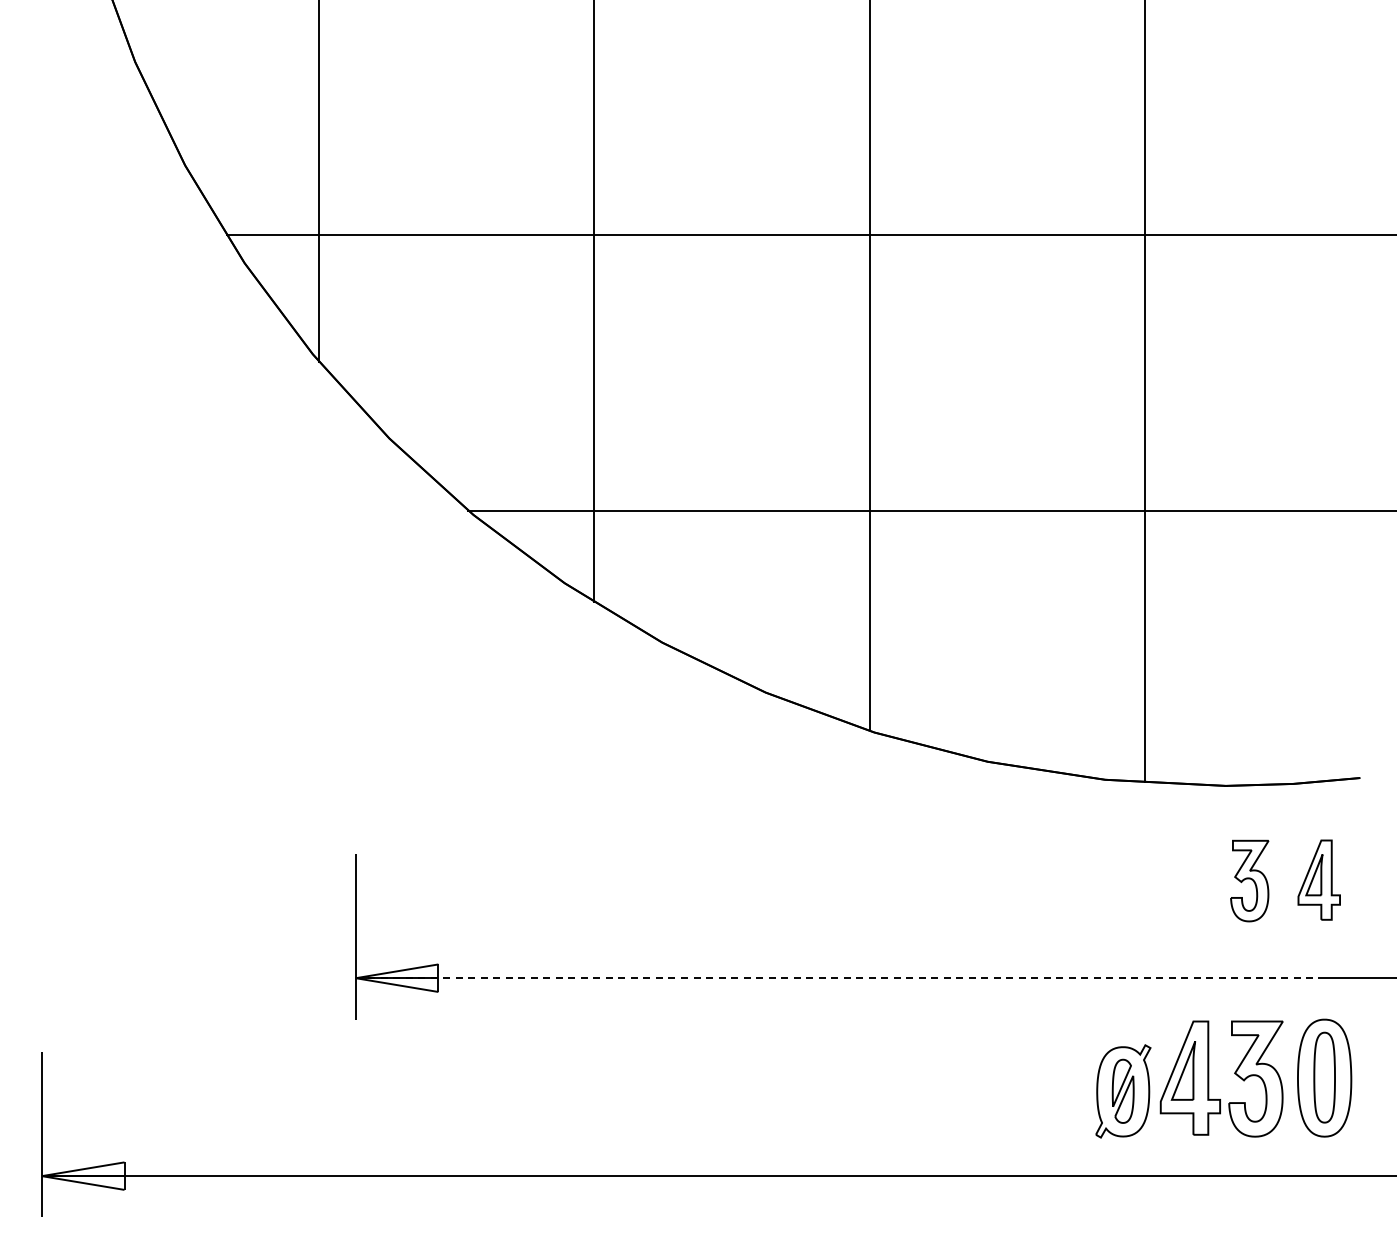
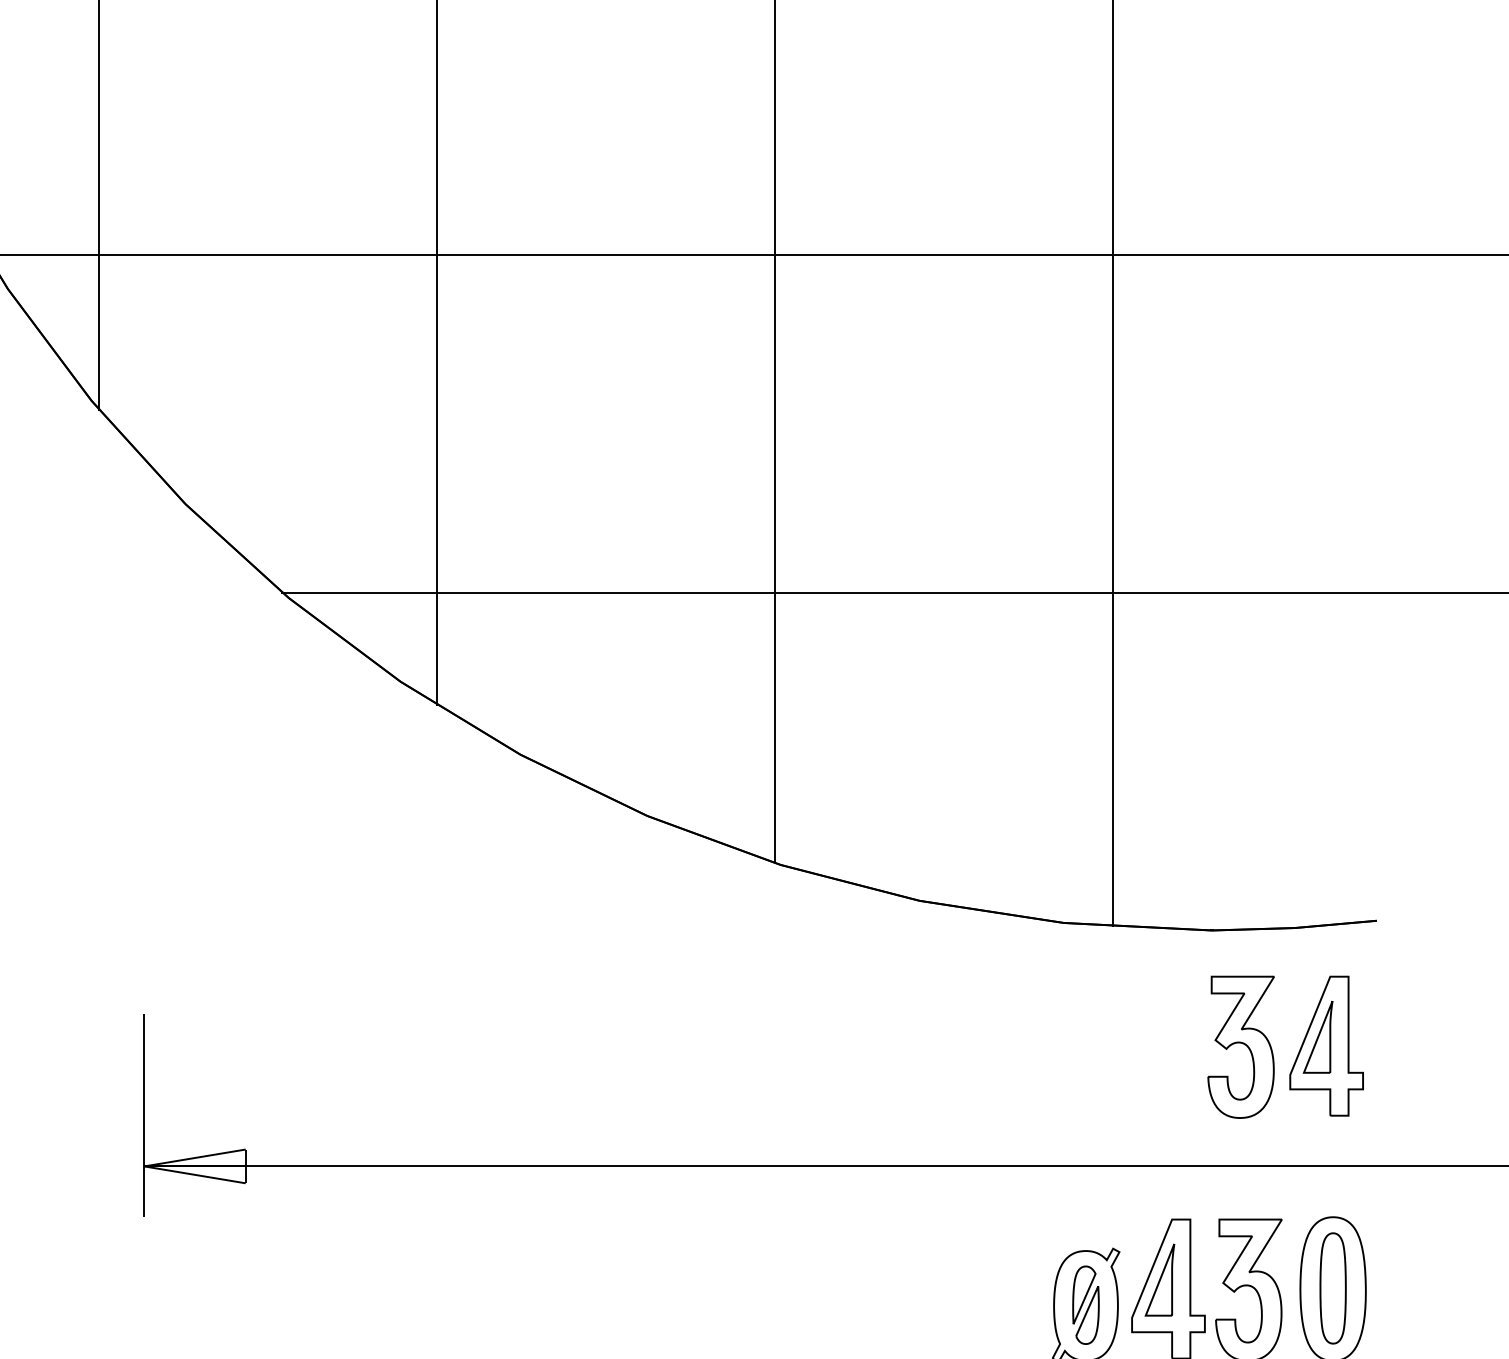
part: (1318, 879) -> (1325, 1045), size x1.43
part: (1249, 880) -> (1240, 1046), size x1.43
line: (837, 978) -> (735, 1166), dashed -> solid

